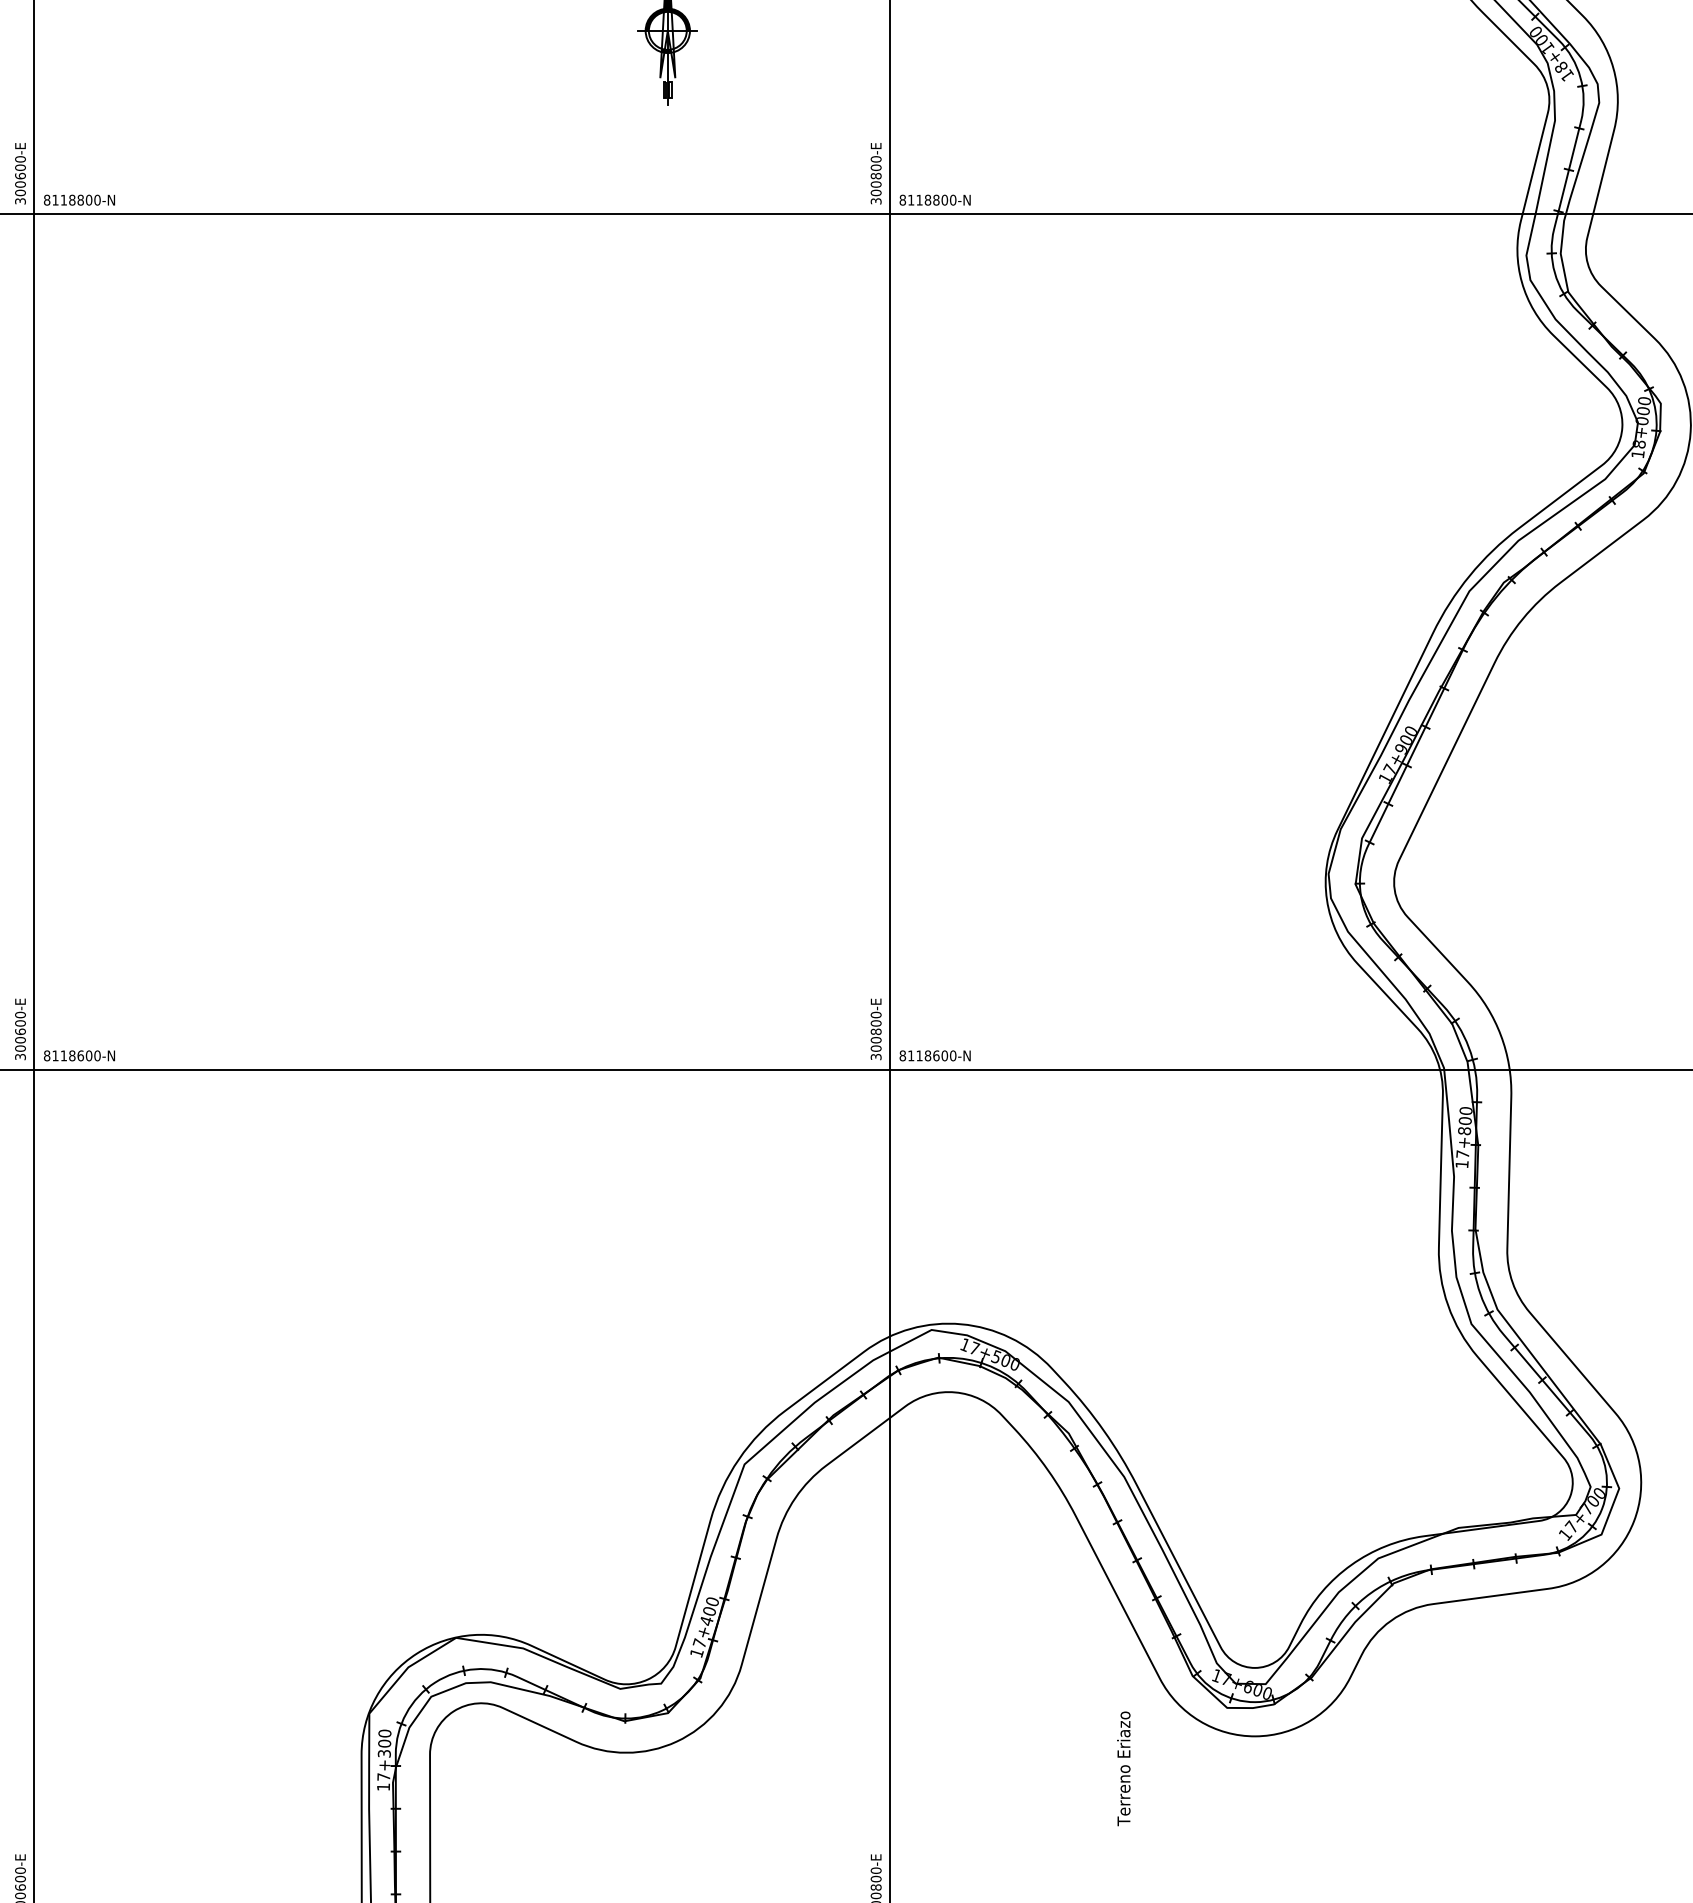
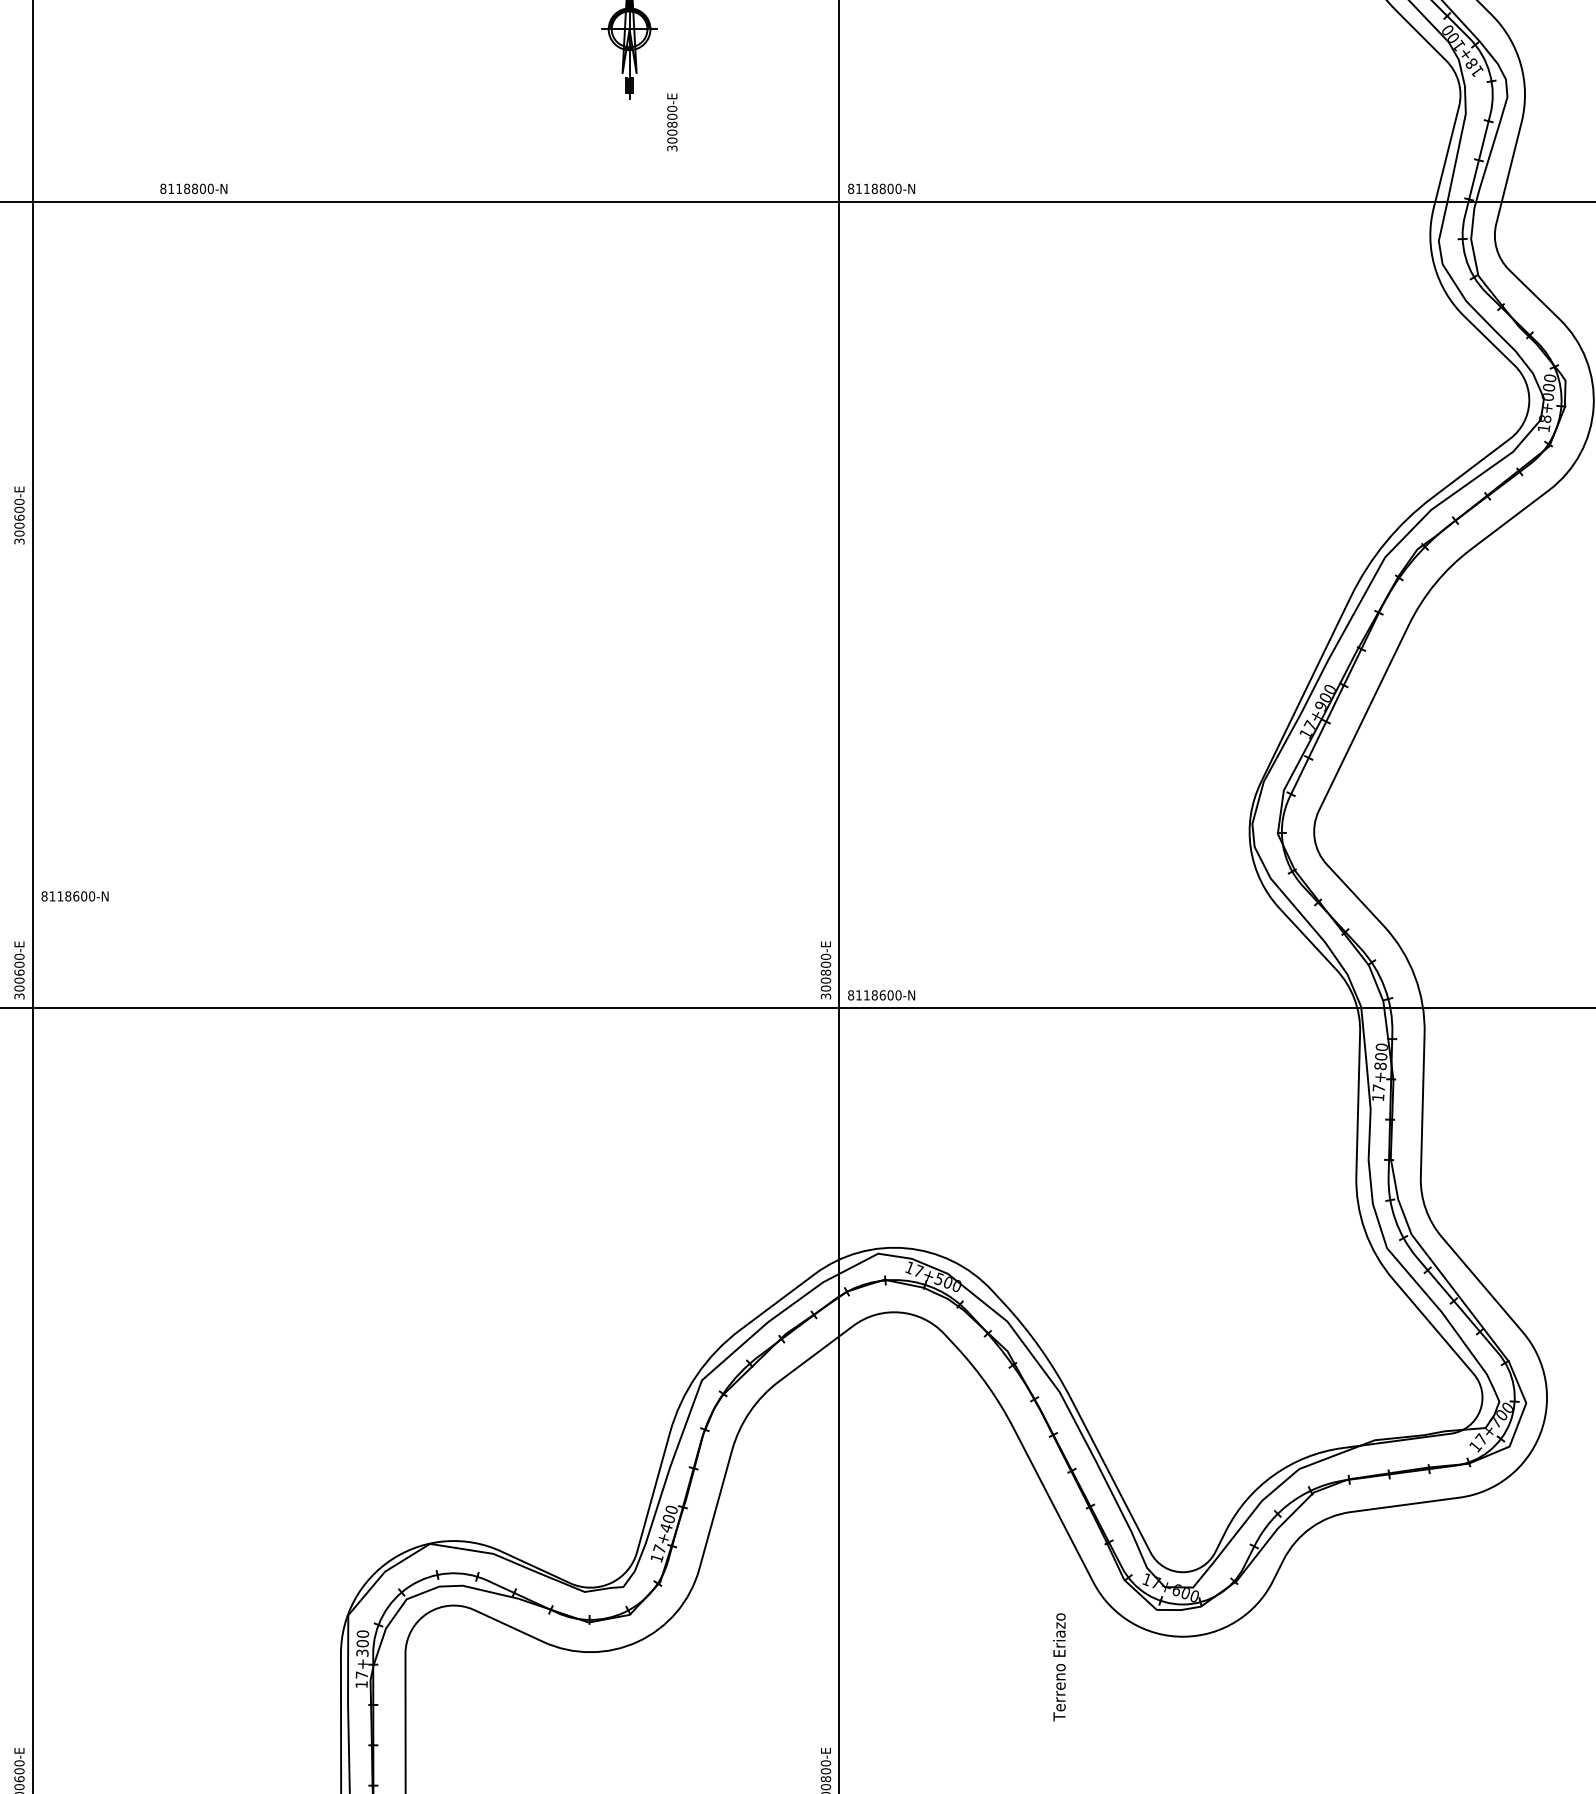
text: (20, 173) -> (19, 515), moved
text: (875, 173) -> (671, 122), moved
text: (79, 199) -> (193, 188), moved
text: (79, 1055) -> (75, 896), moved

